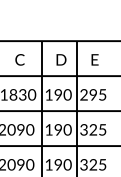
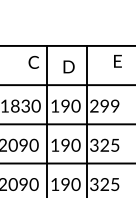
text: (19, 59) -> (33, 62), moved
text: (94, 59) -> (117, 60), moved
text: (102, 94) -> (115, 105), 295 -> 299

